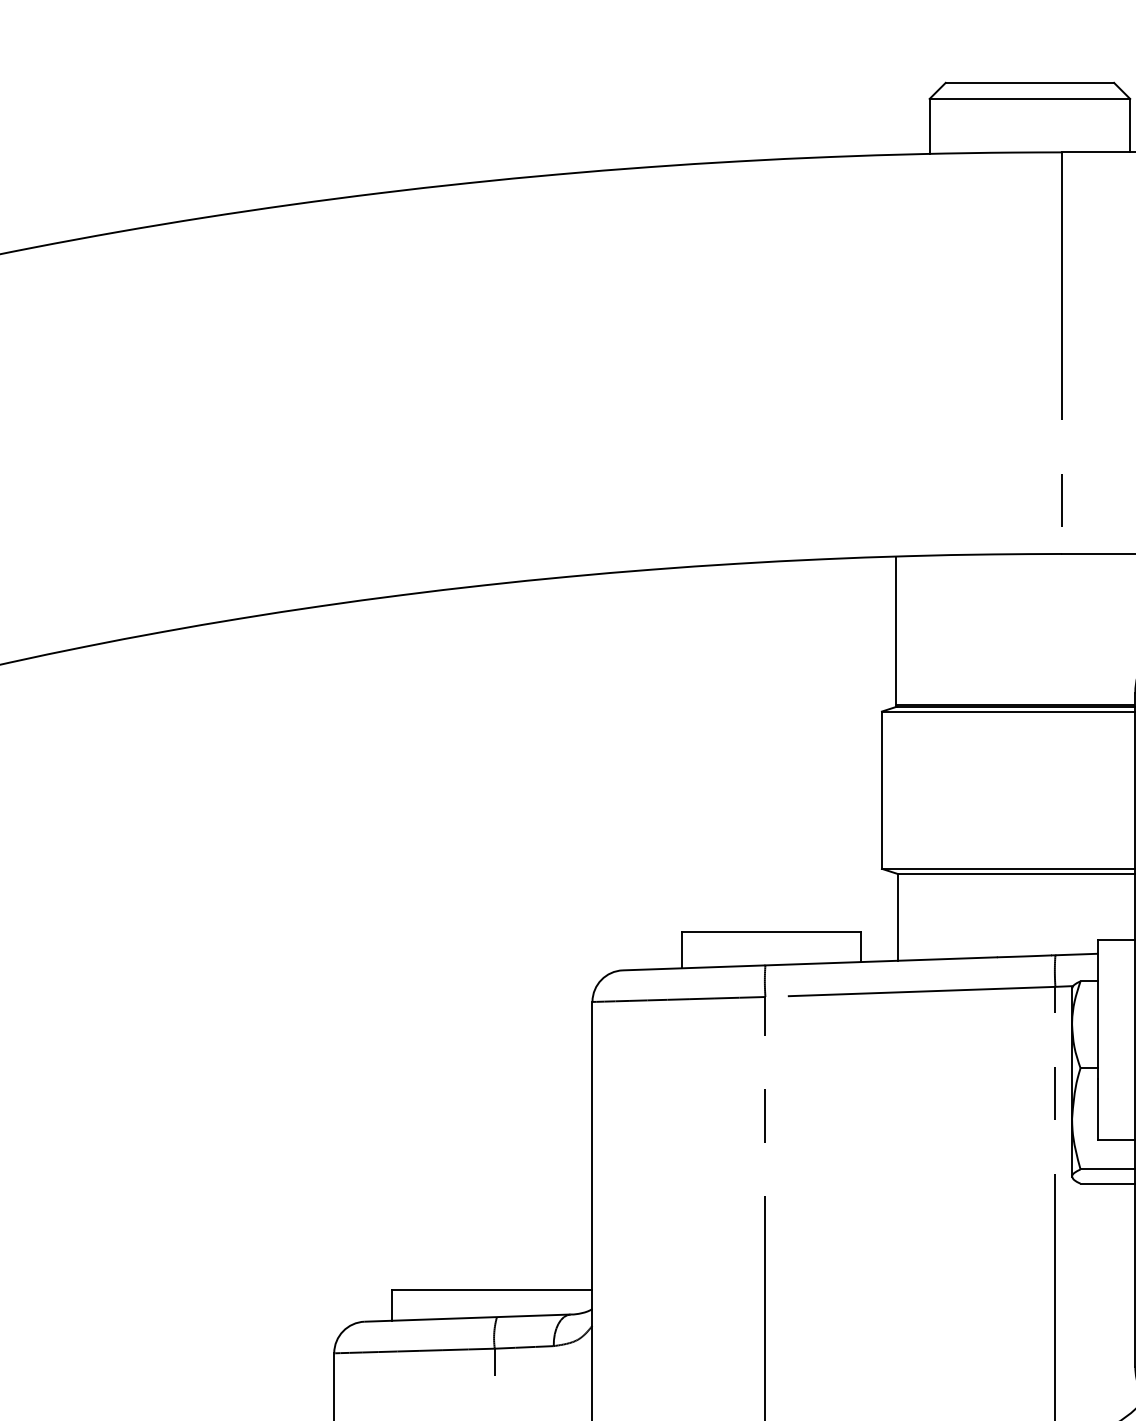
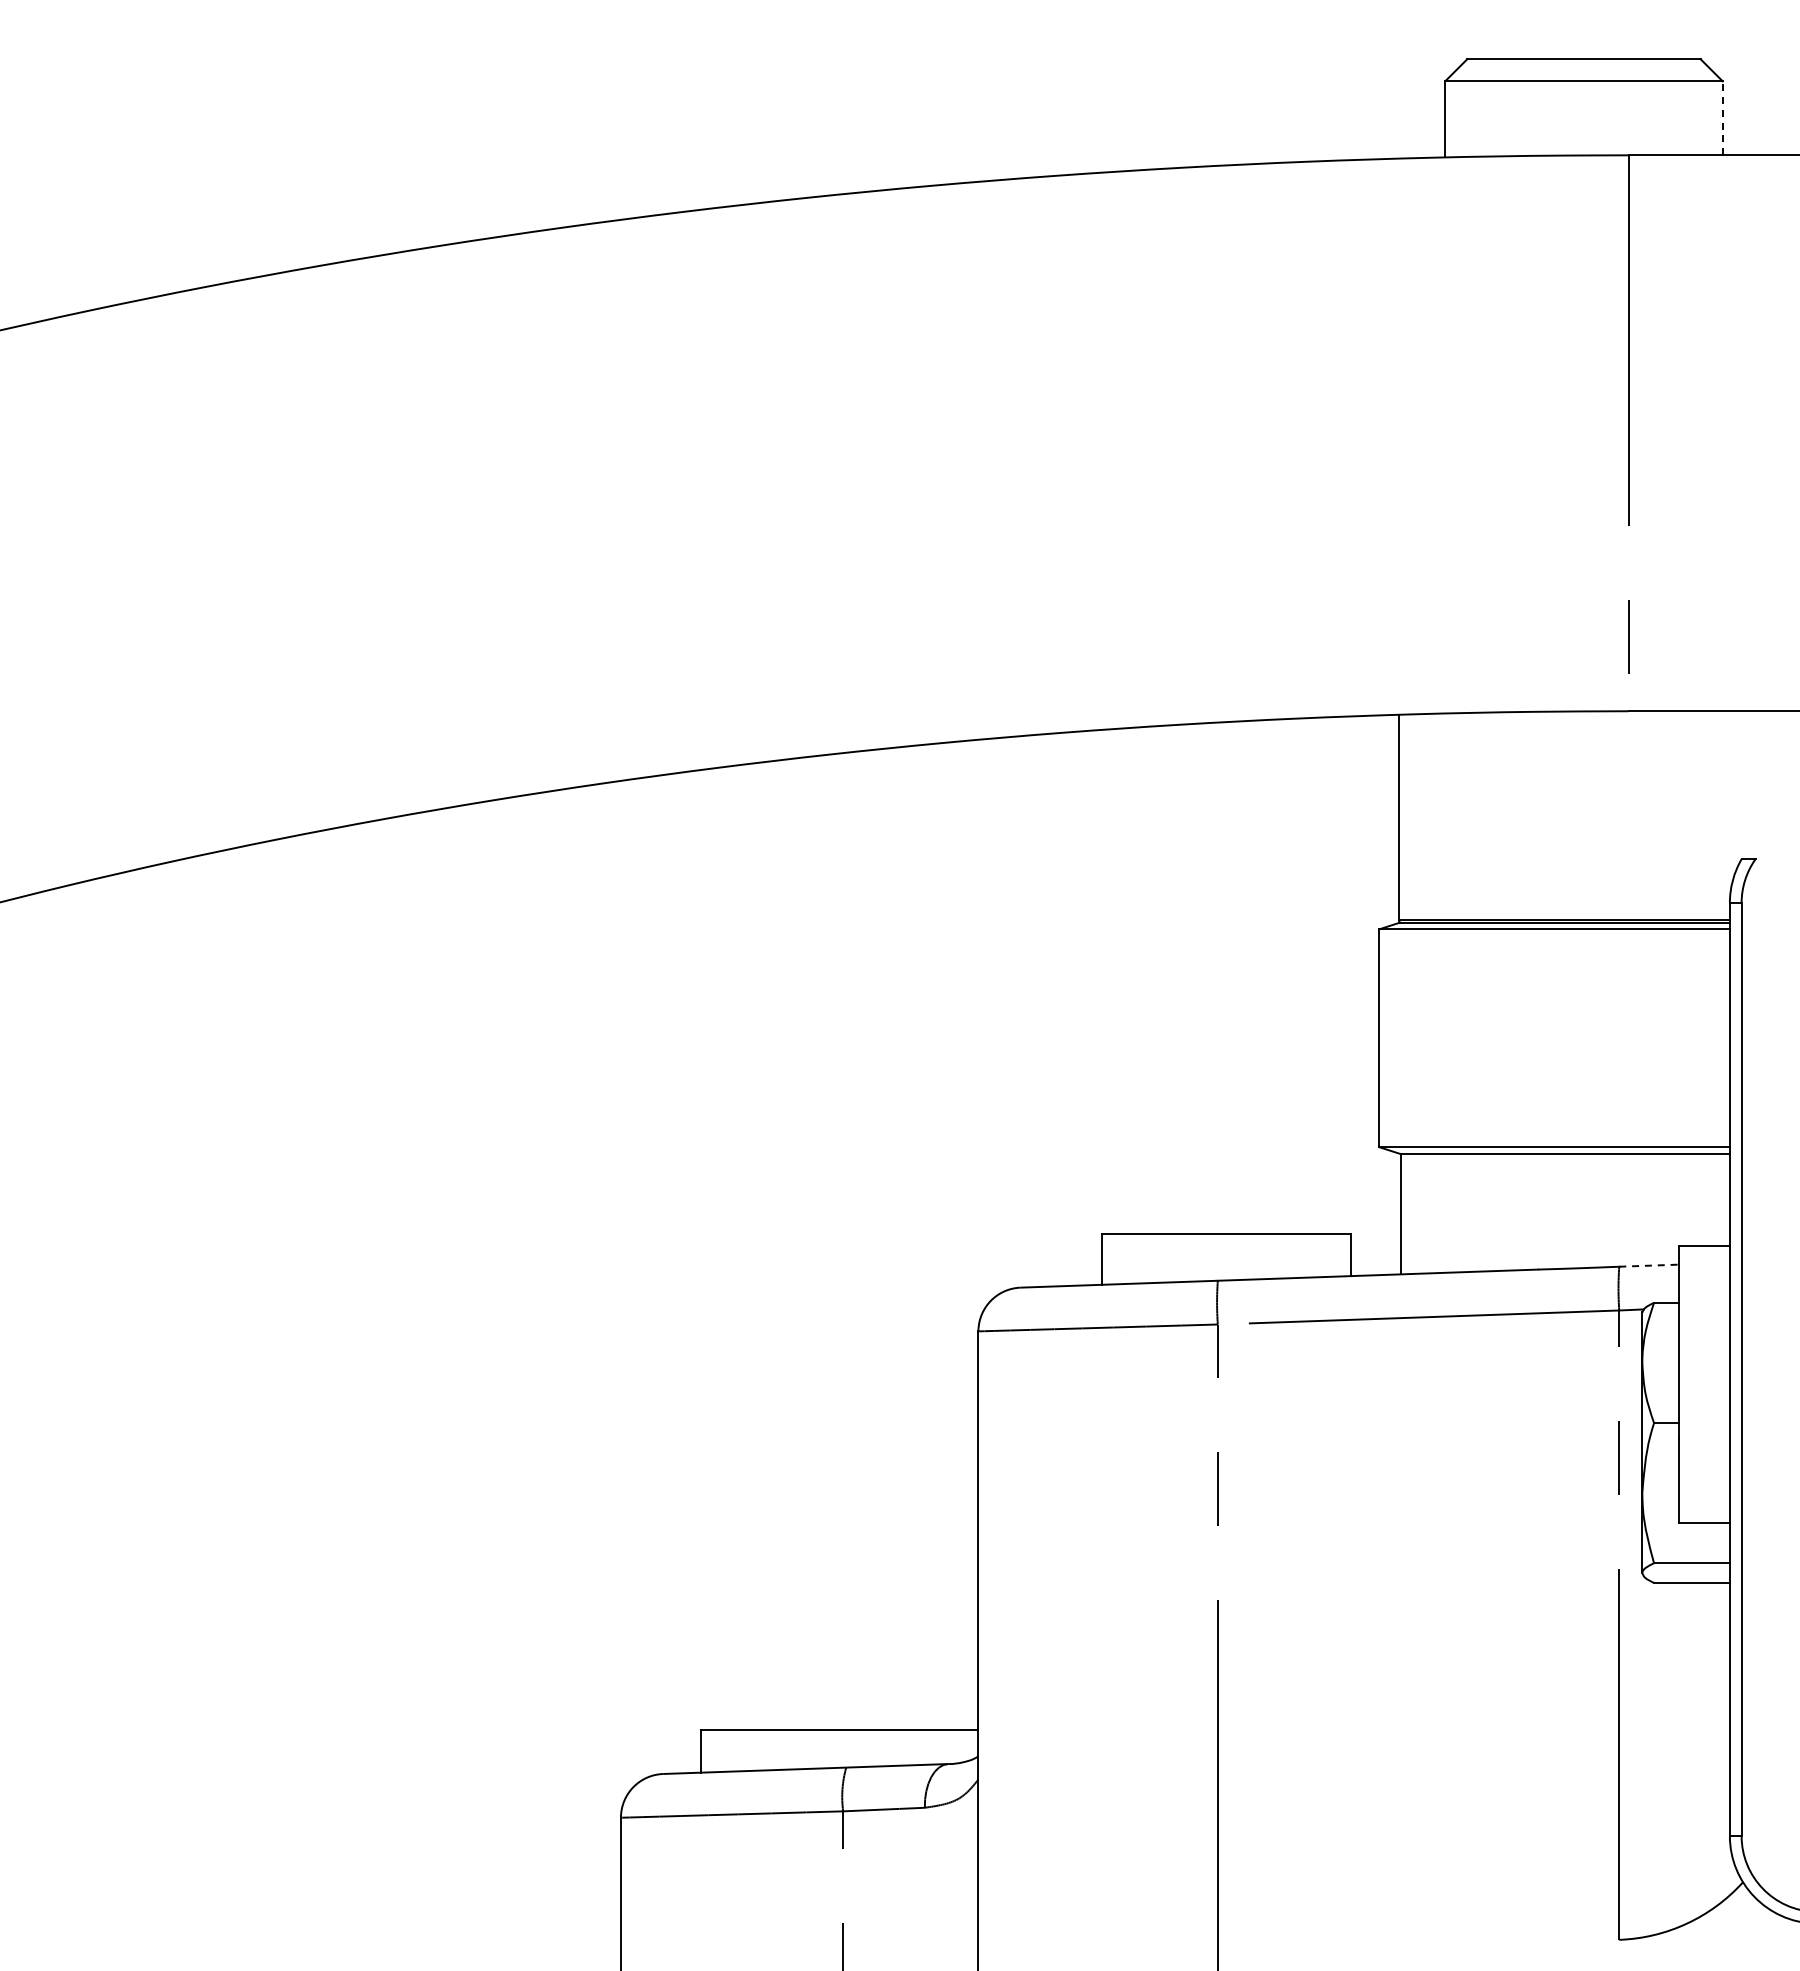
line: (1129, 125) -> (1722, 118), solid -> dashed
line: (1077, 954) -> (1649, 1265), solid -> dashed

